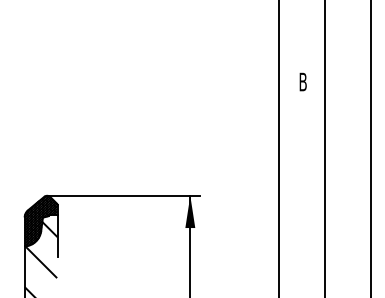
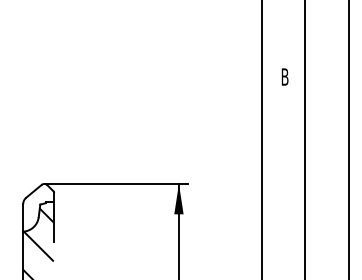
hatch: (40, 220) -> (38, 207), removed

